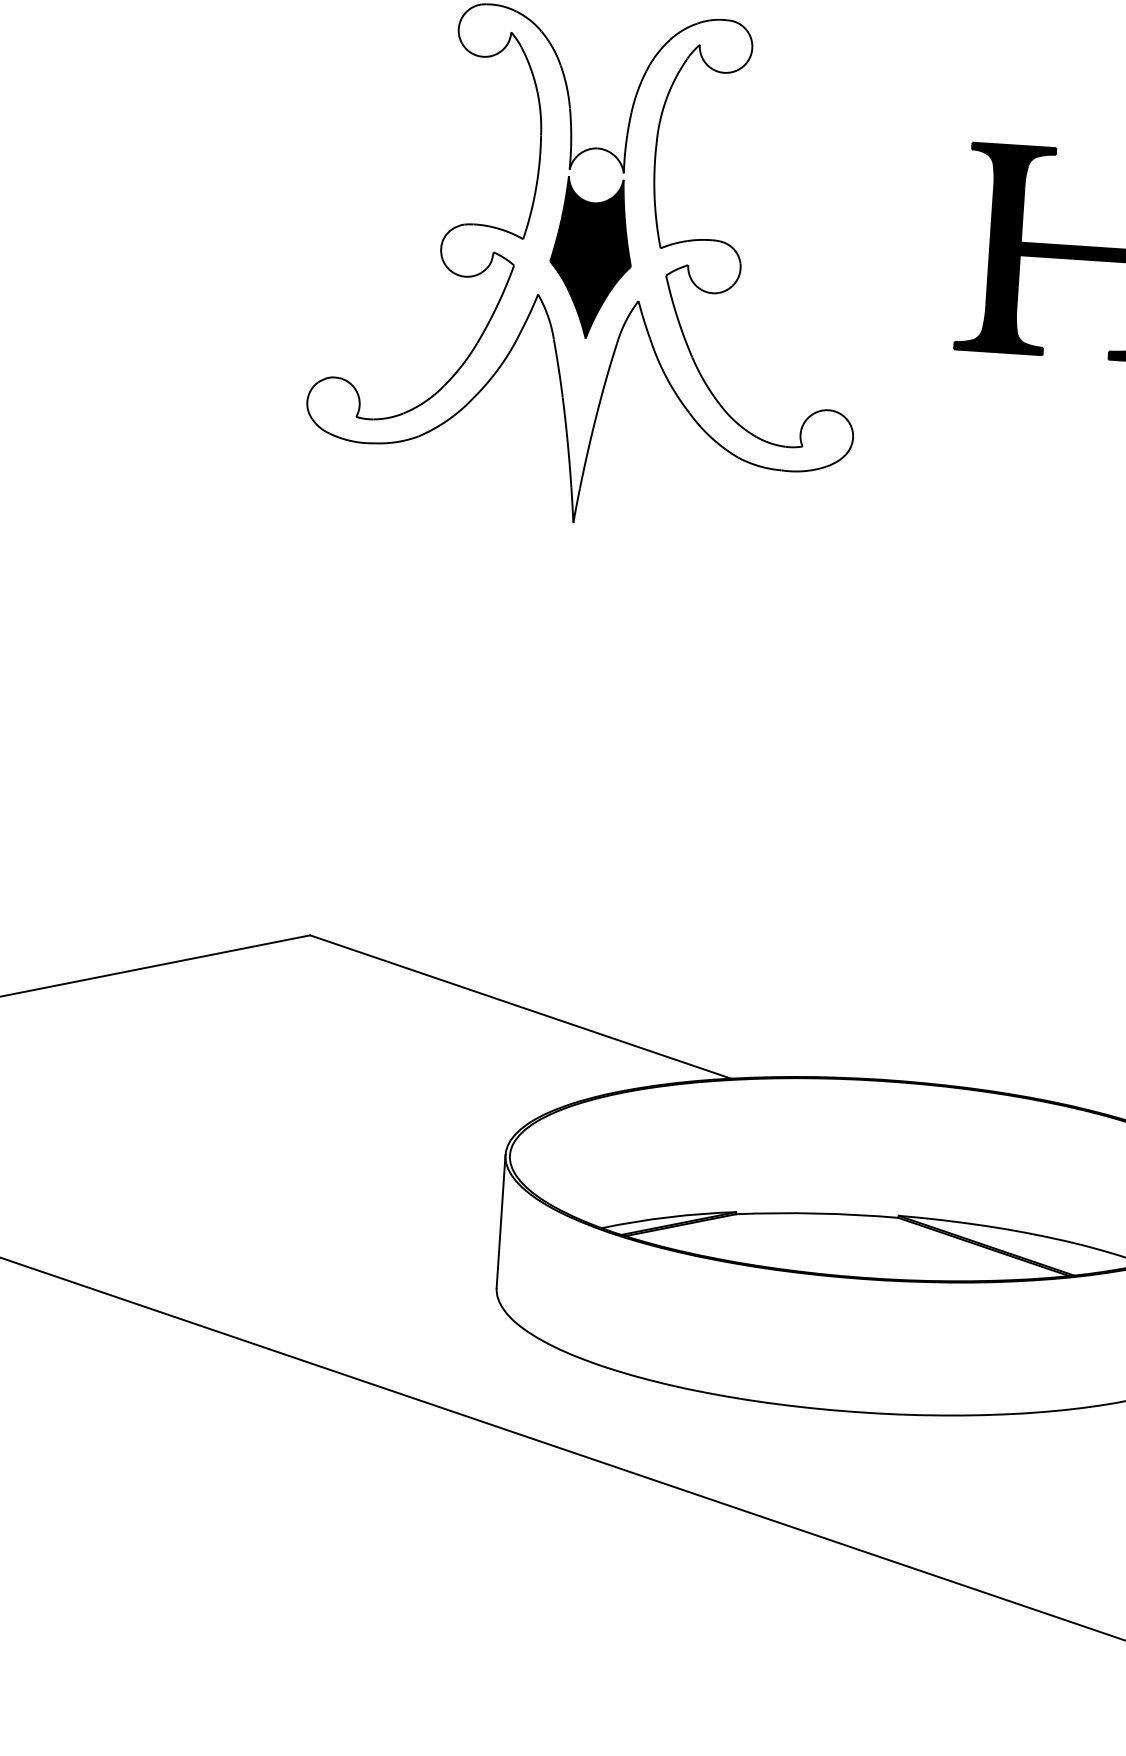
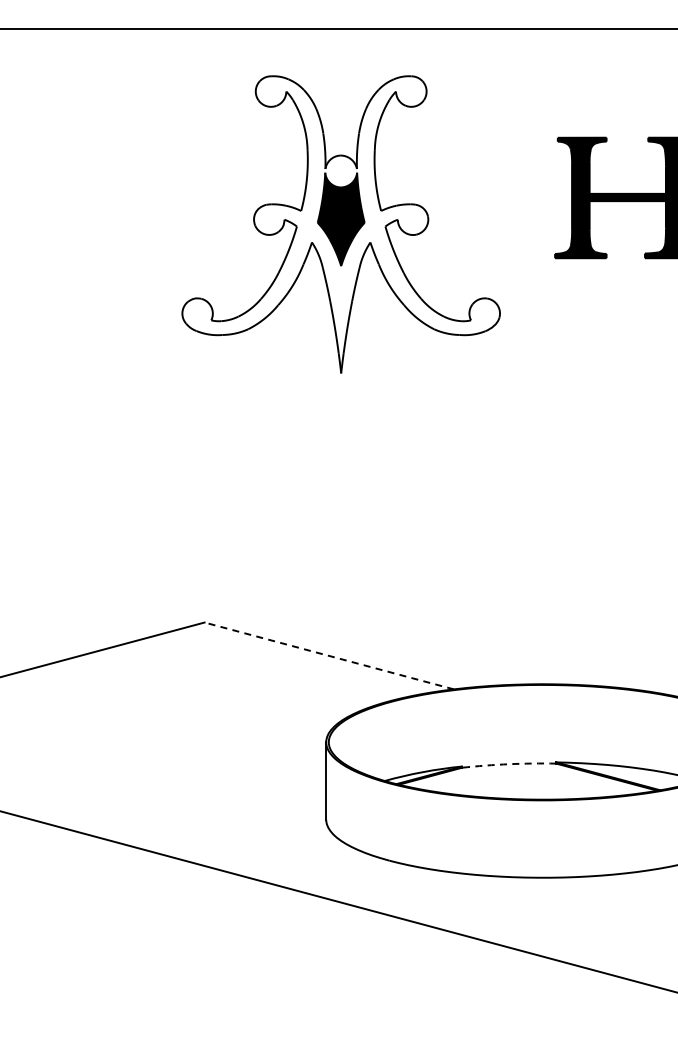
line: (519, 1006) -> (328, 655), solid -> dashed
arc: (817, 1214) -> (509, 764), solid -> dashed

